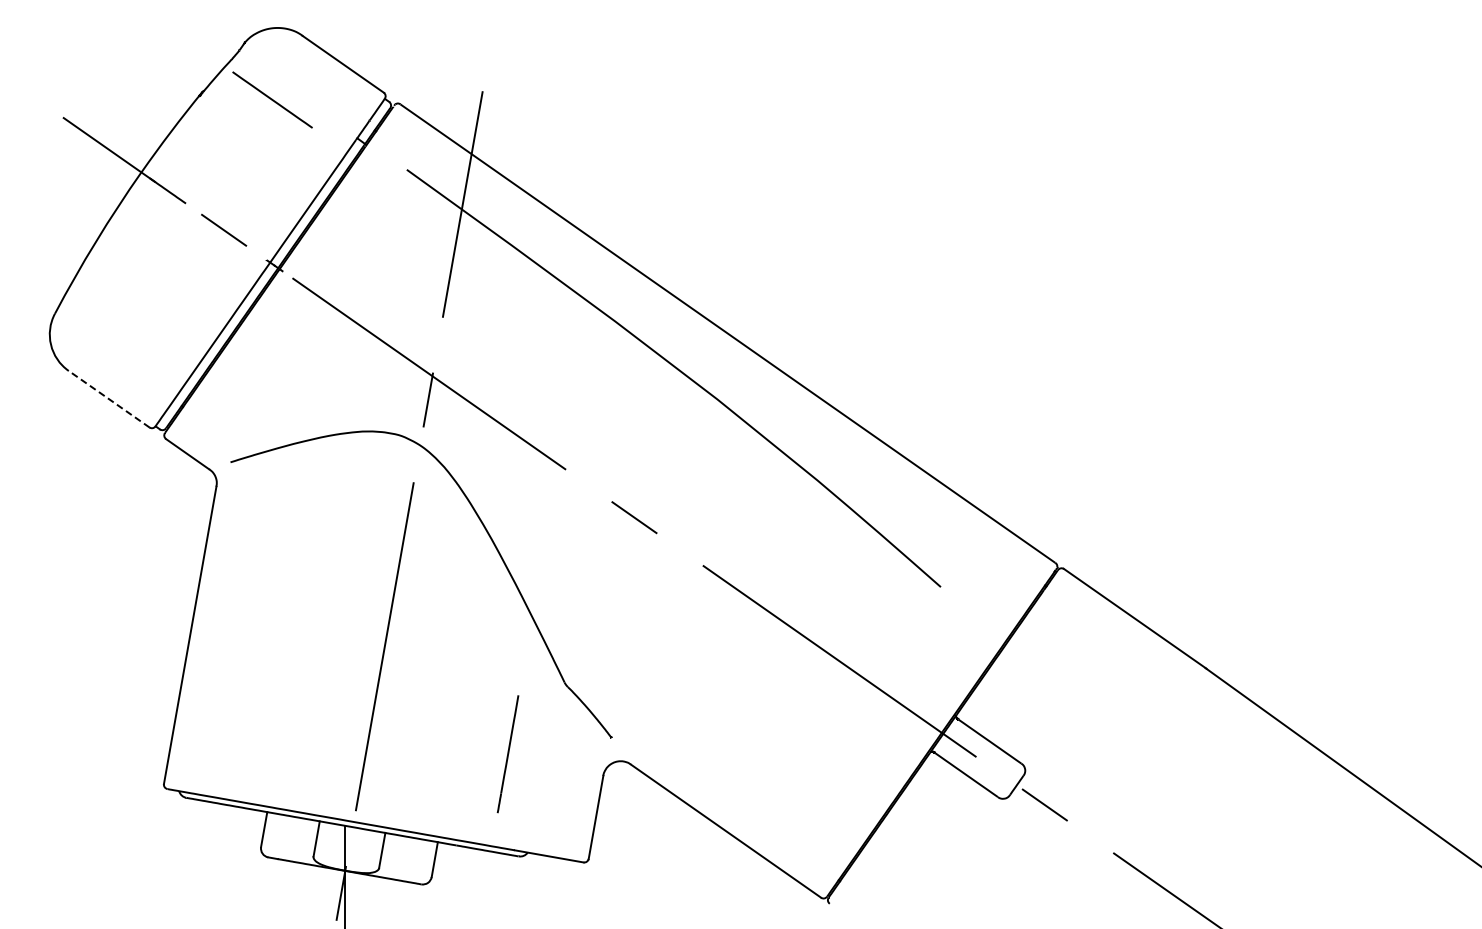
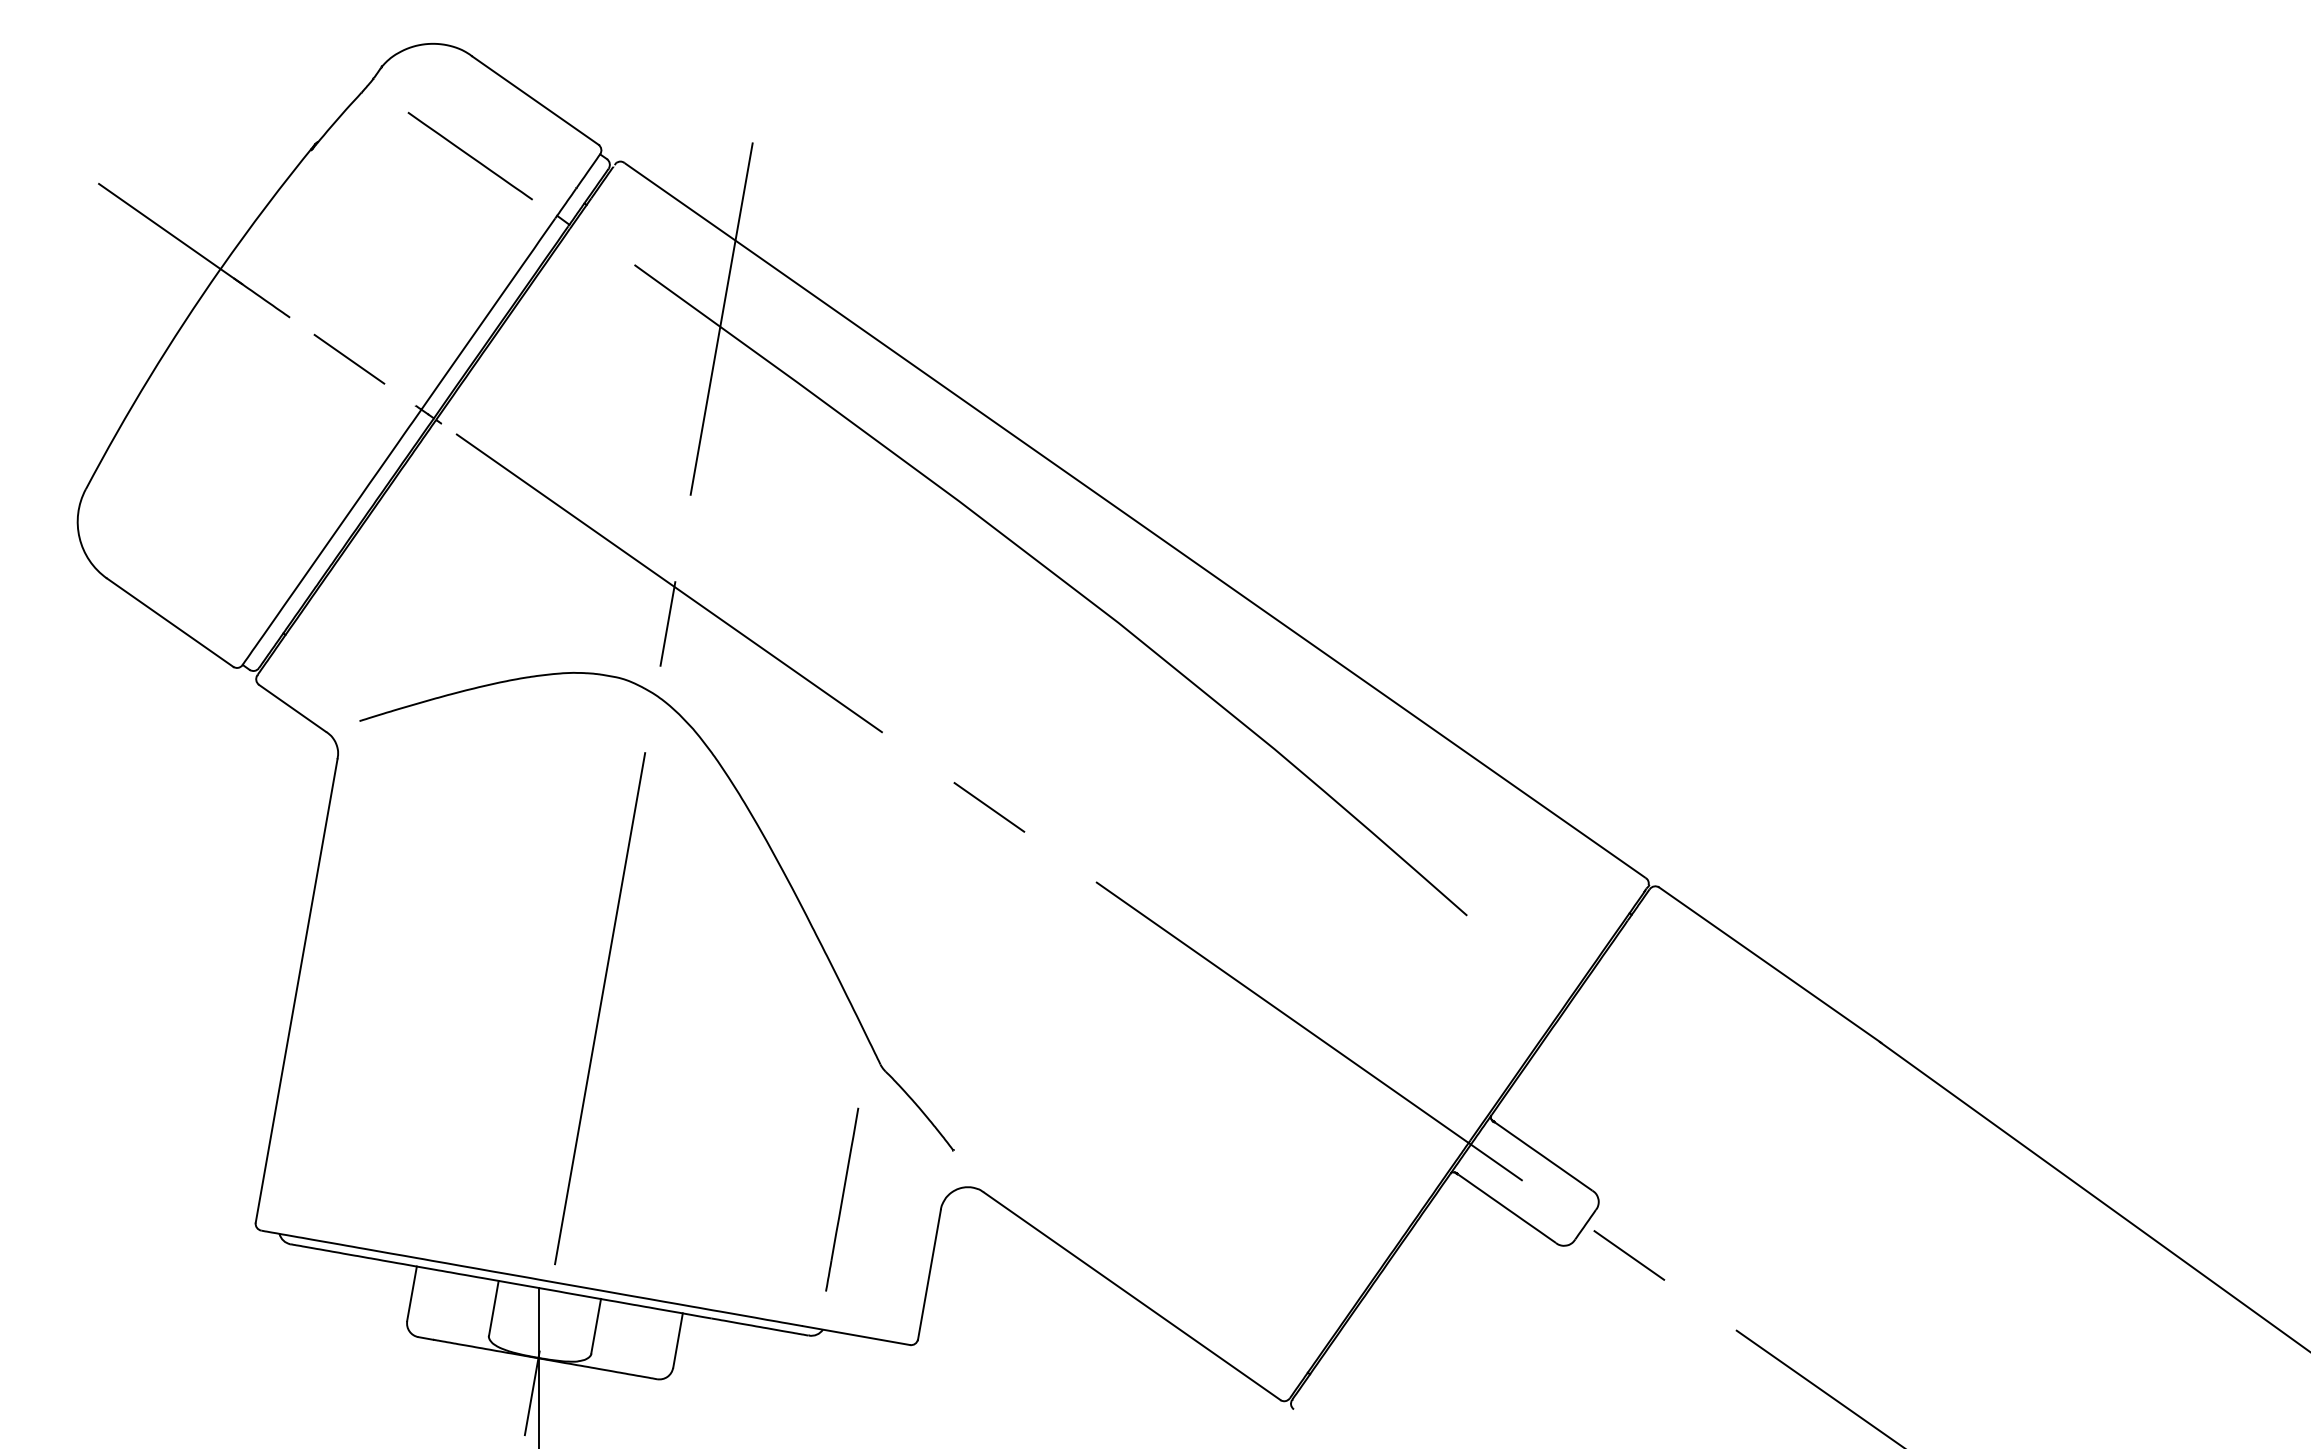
line: (272, 99) -> (470, 155), moved
line: (109, 399) -> (170, 623), dashed -> solid
line: (507, 754) -> (841, 1200), moved

